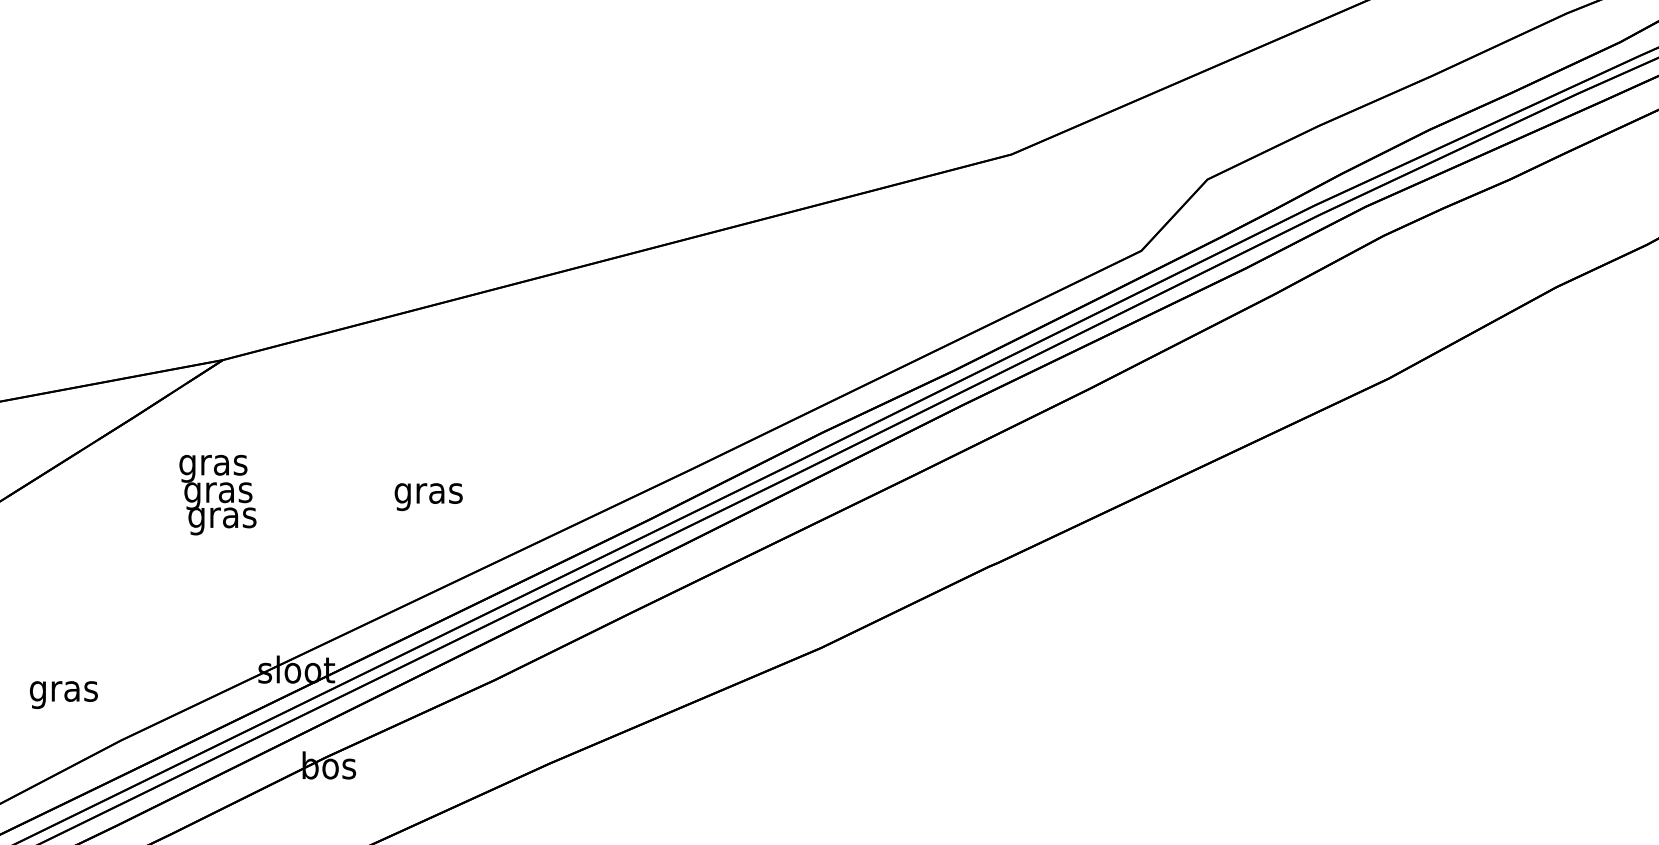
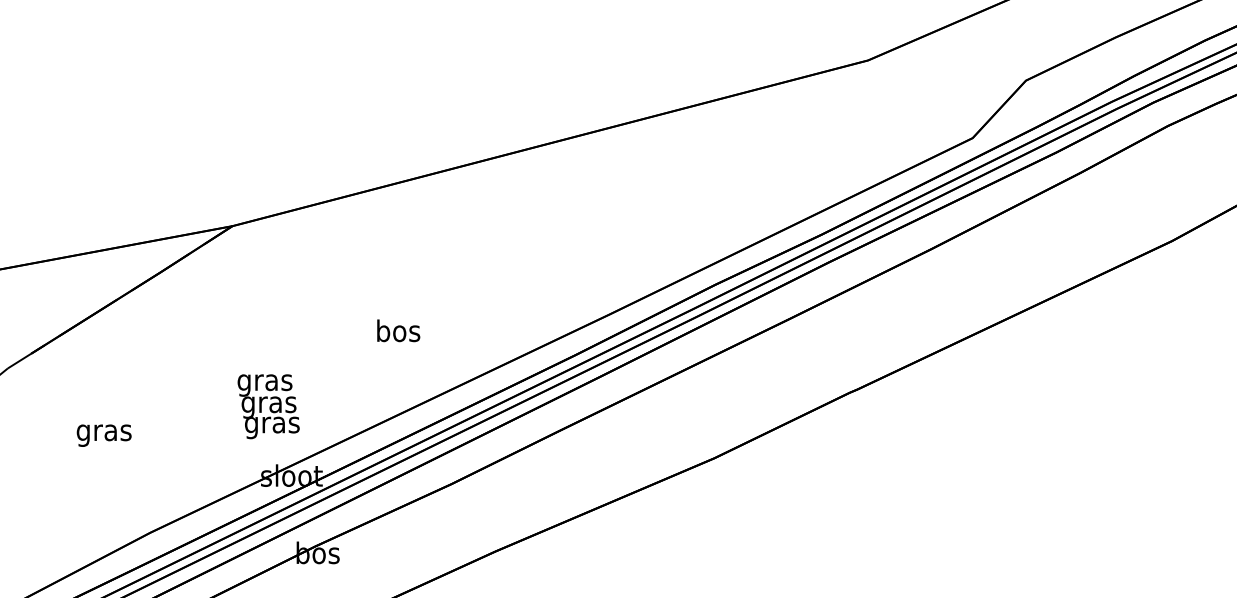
text: (428, 493) -> (398, 333), gras -> bos
text: (217, 494) -> (268, 406), moved
text: (63, 695) -> (103, 436), moved

